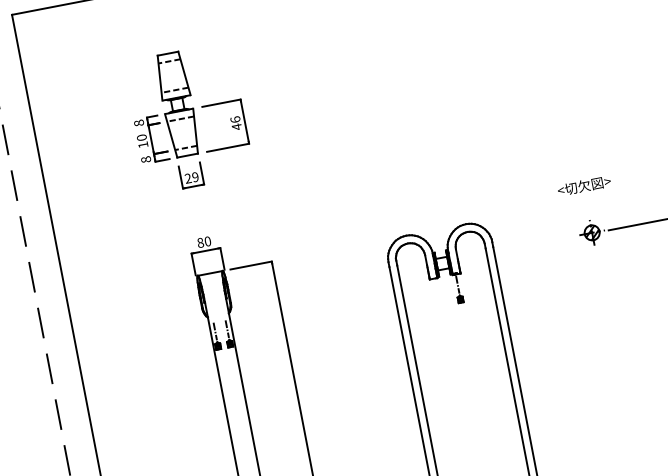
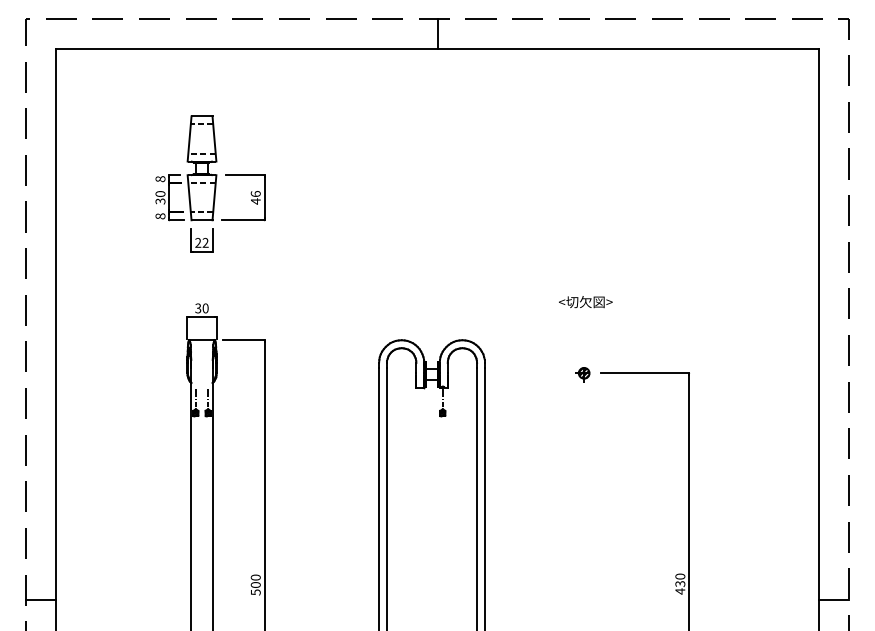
text: (143, 145) -> (160, 201), 10 -> 30
text: (195, 176) -> (205, 242), 29 -> 22
text: (584, 186) -> (585, 302), moved
part: (590, 235) -> (582, 374), size x0.71
text: (200, 241) -> (198, 307), 80 -> 30

